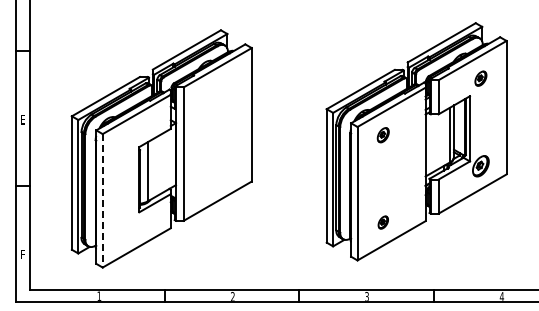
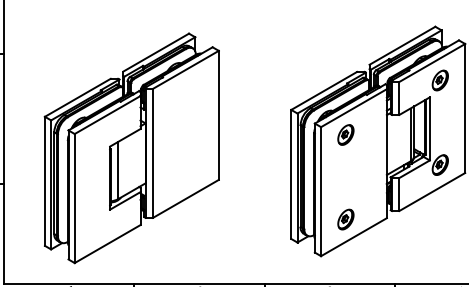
part: (480, 78) -> (439, 80), size x1.43
part: (383, 135) -> (346, 135), size x1.43
line: (102, 200) -> (74, 198), dashed -> solid
part: (383, 222) -> (346, 219), size x1.67

